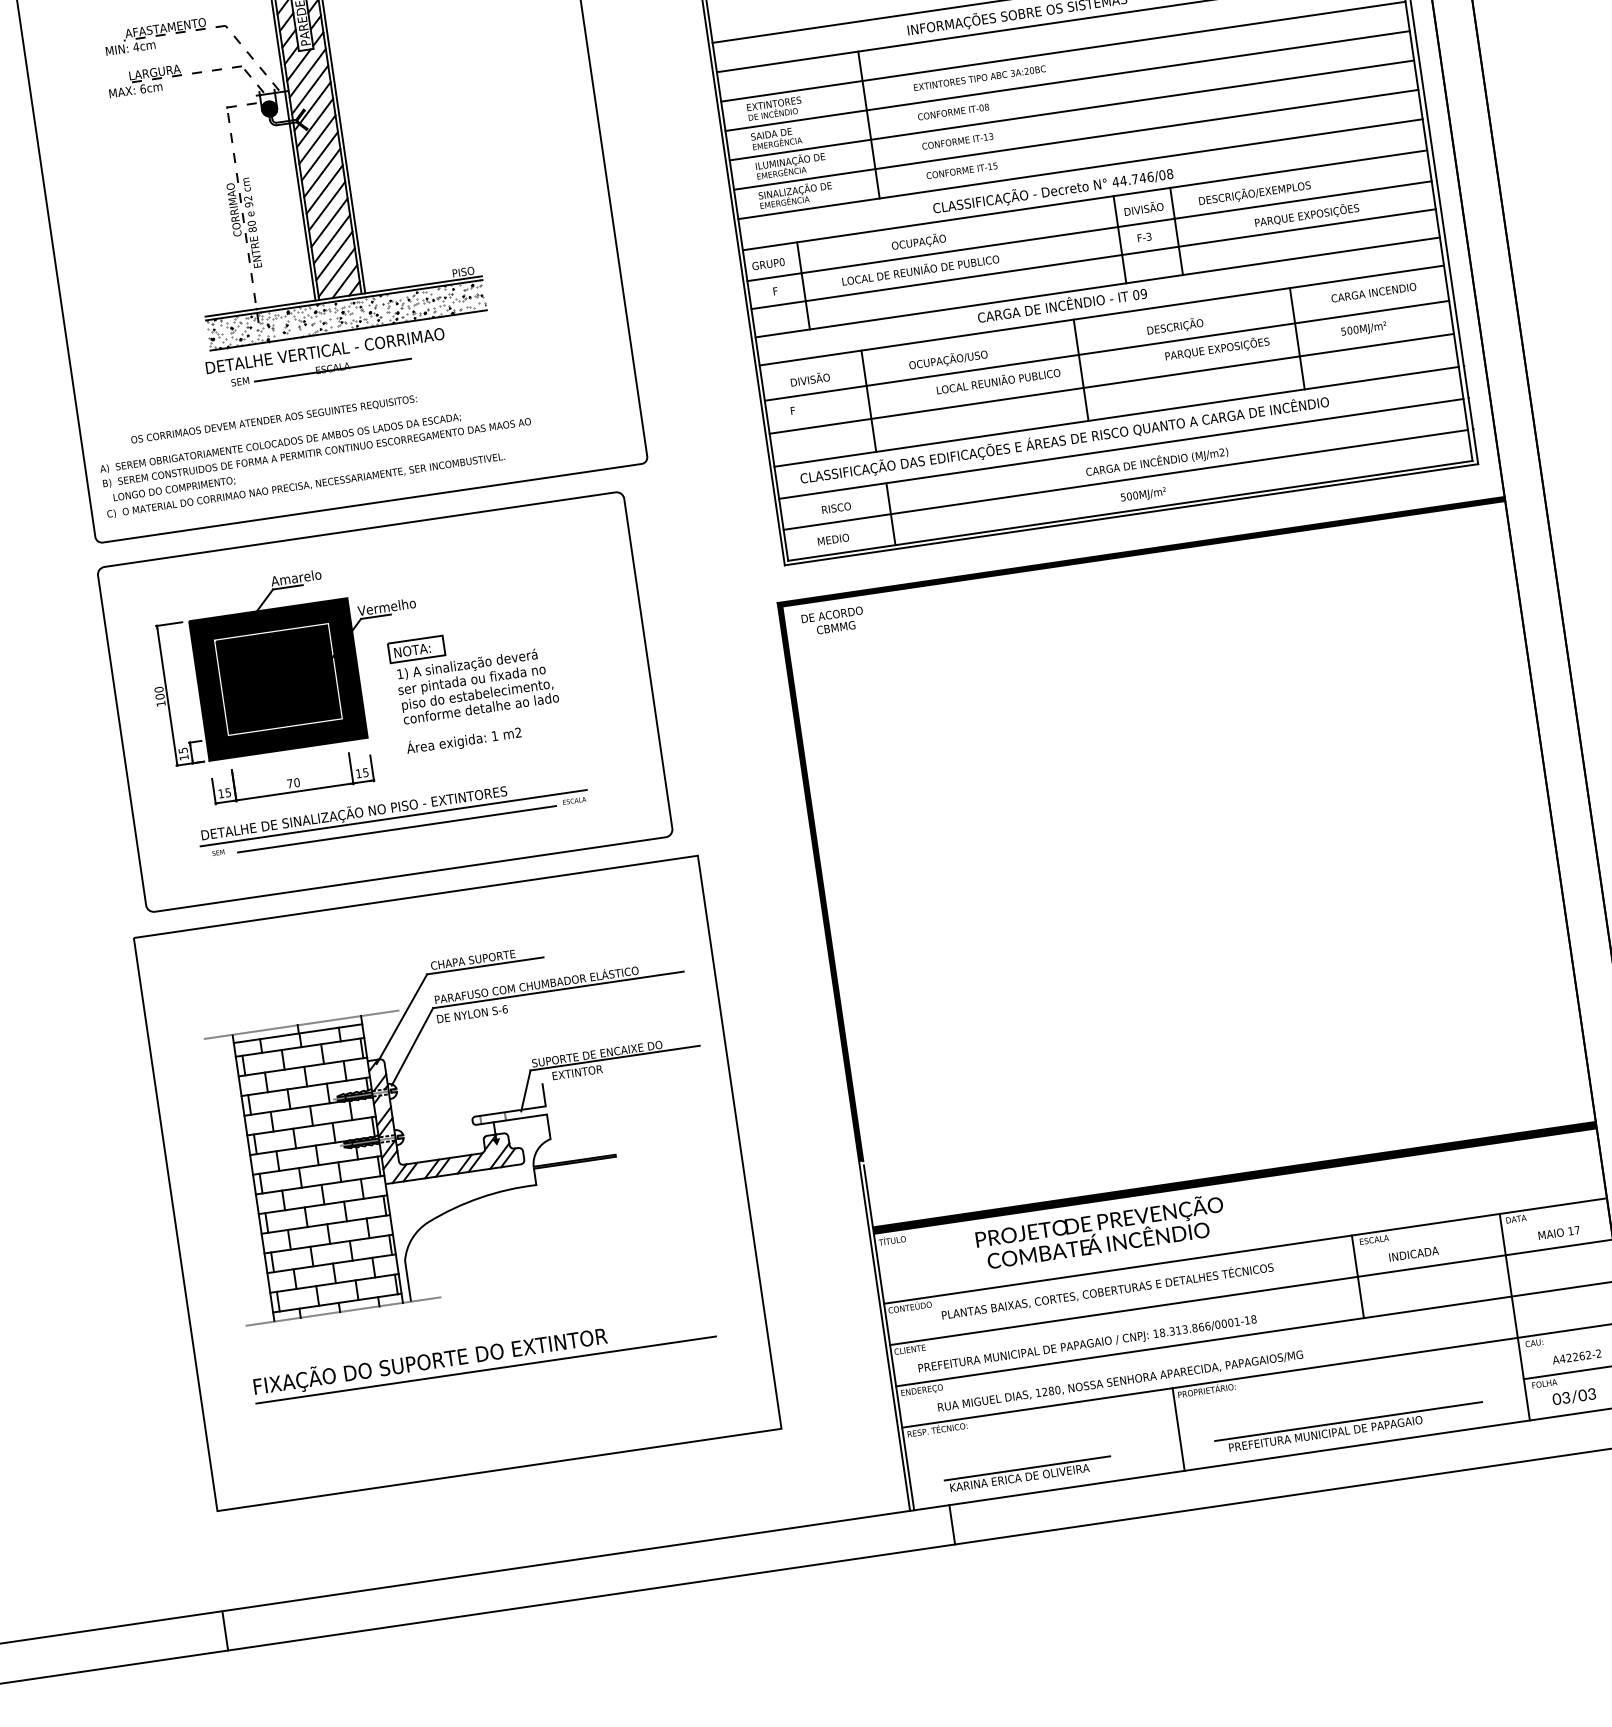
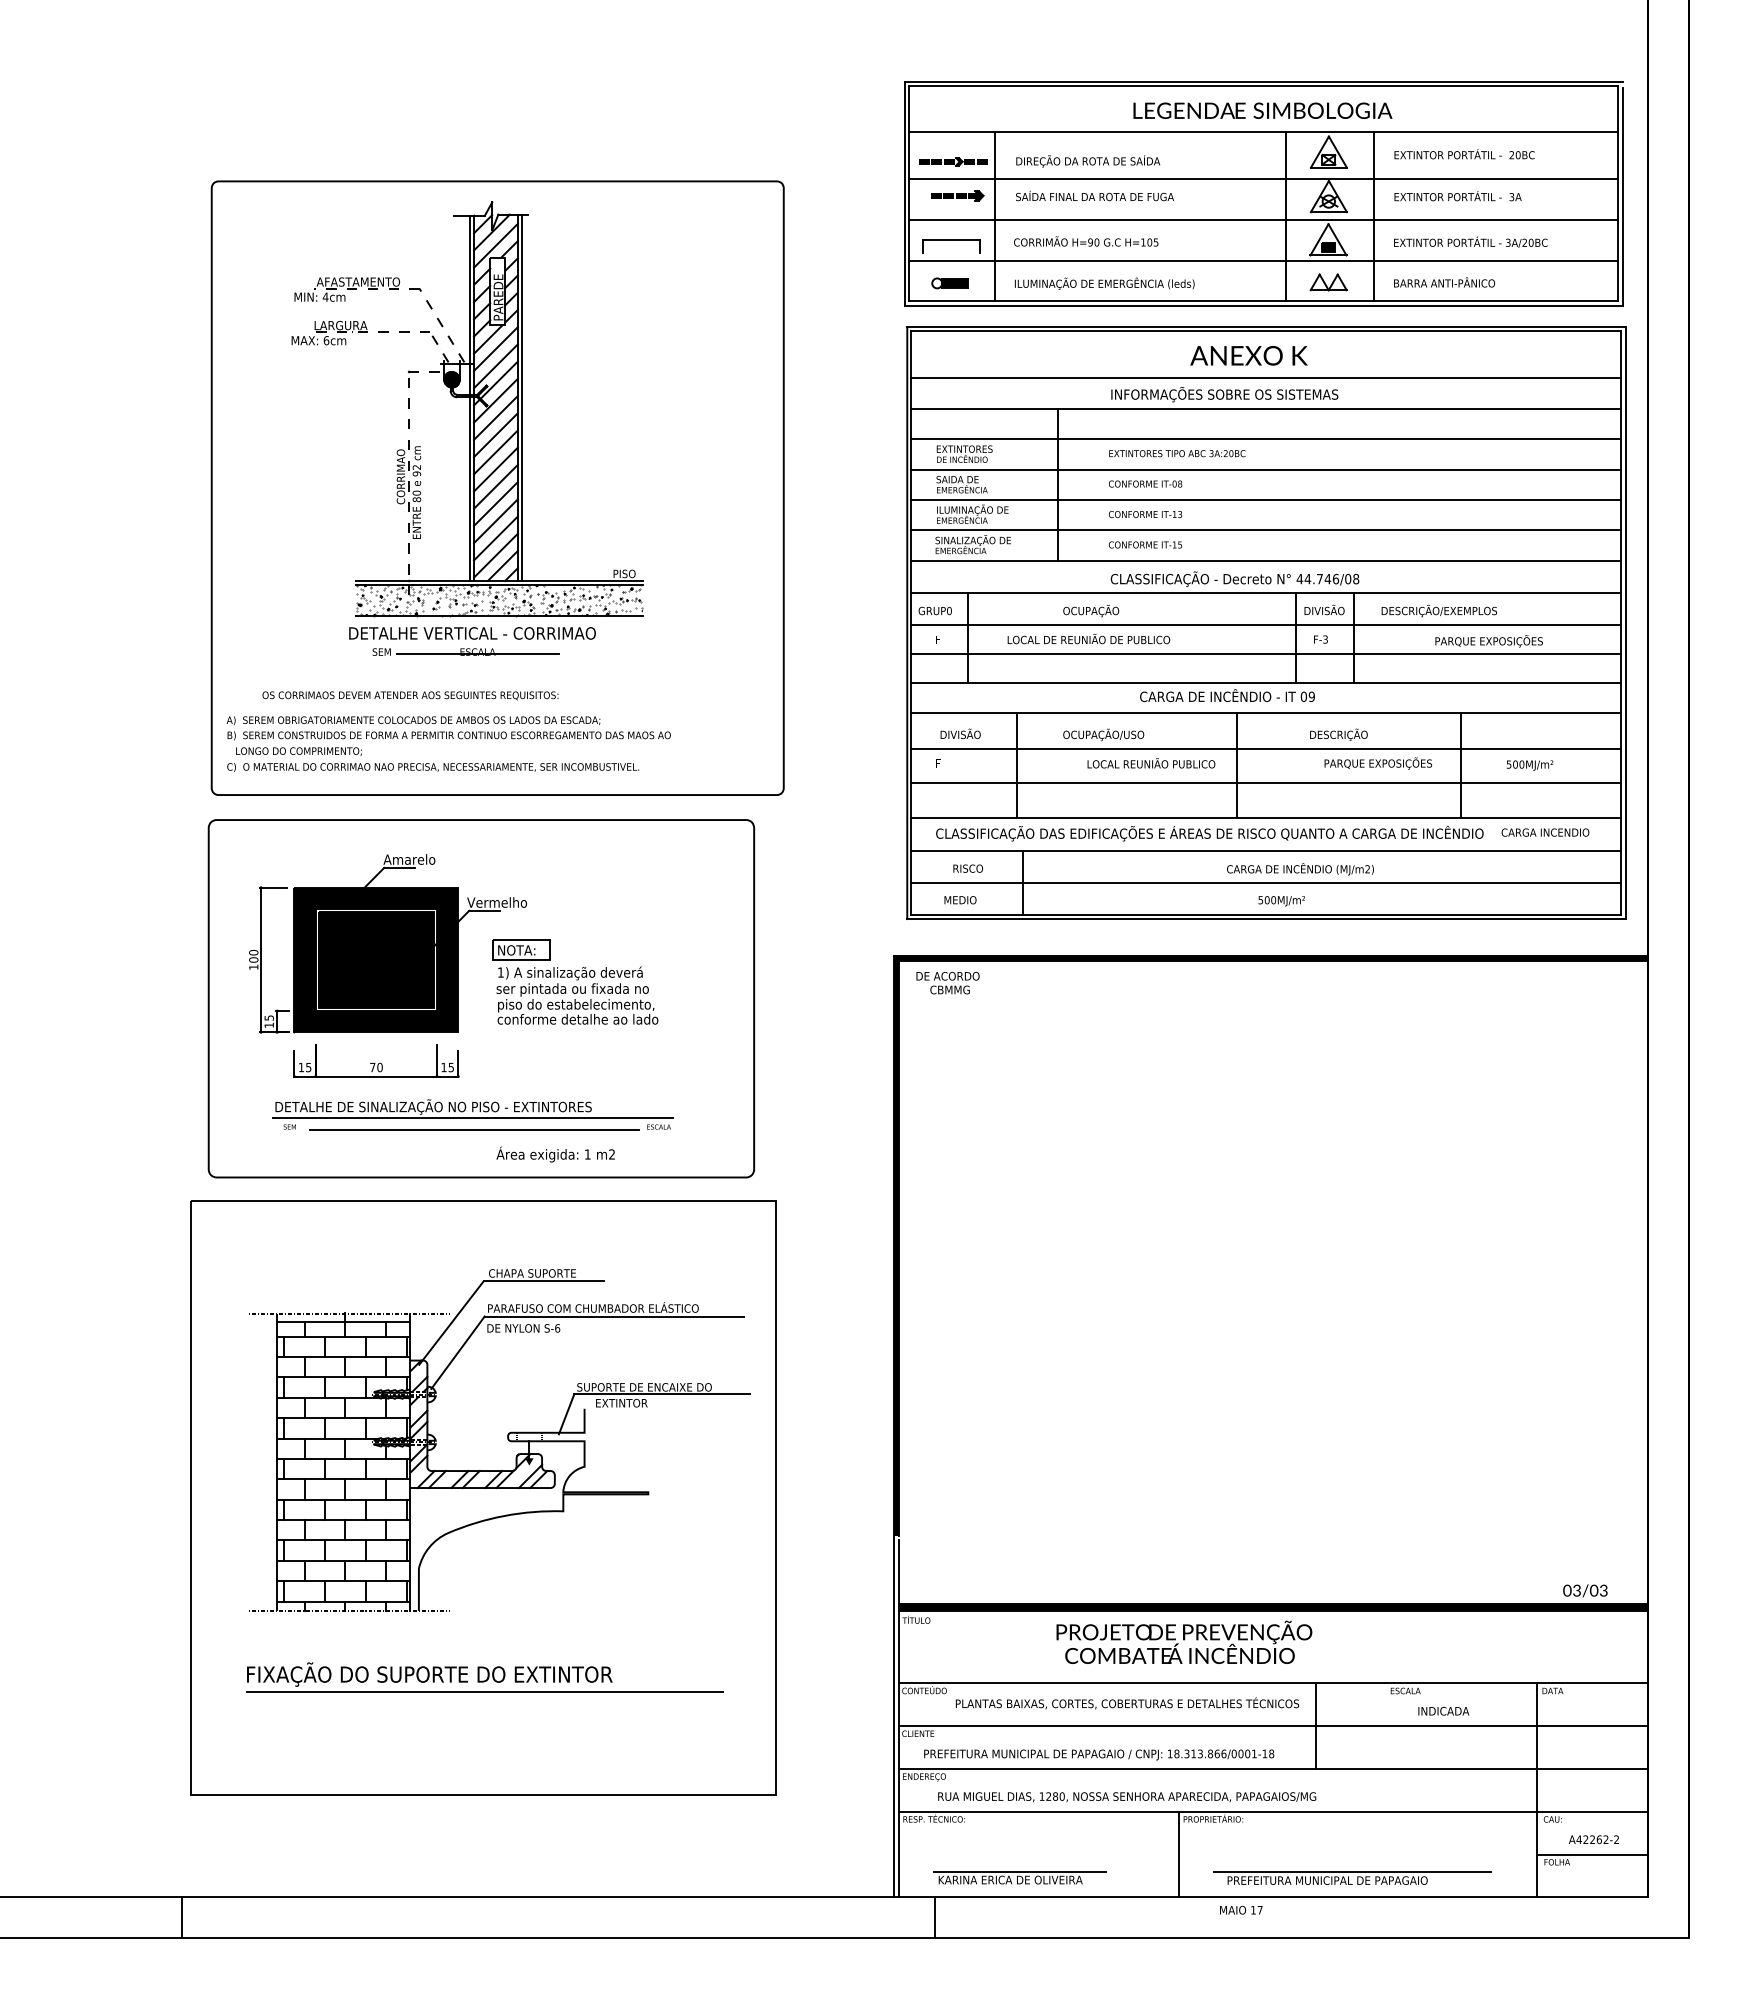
text: (1373, 292) -> (1545, 832), moved
text: (463, 740) -> (555, 1154), moved
text: (1100, 1231) -> (1184, 1641), moved
text: (1559, 1232) -> (1241, 1909), moved
line: (1357, 1276) -> (1315, 1725), moved
text: (1574, 1396) -> (1585, 1590), moved

